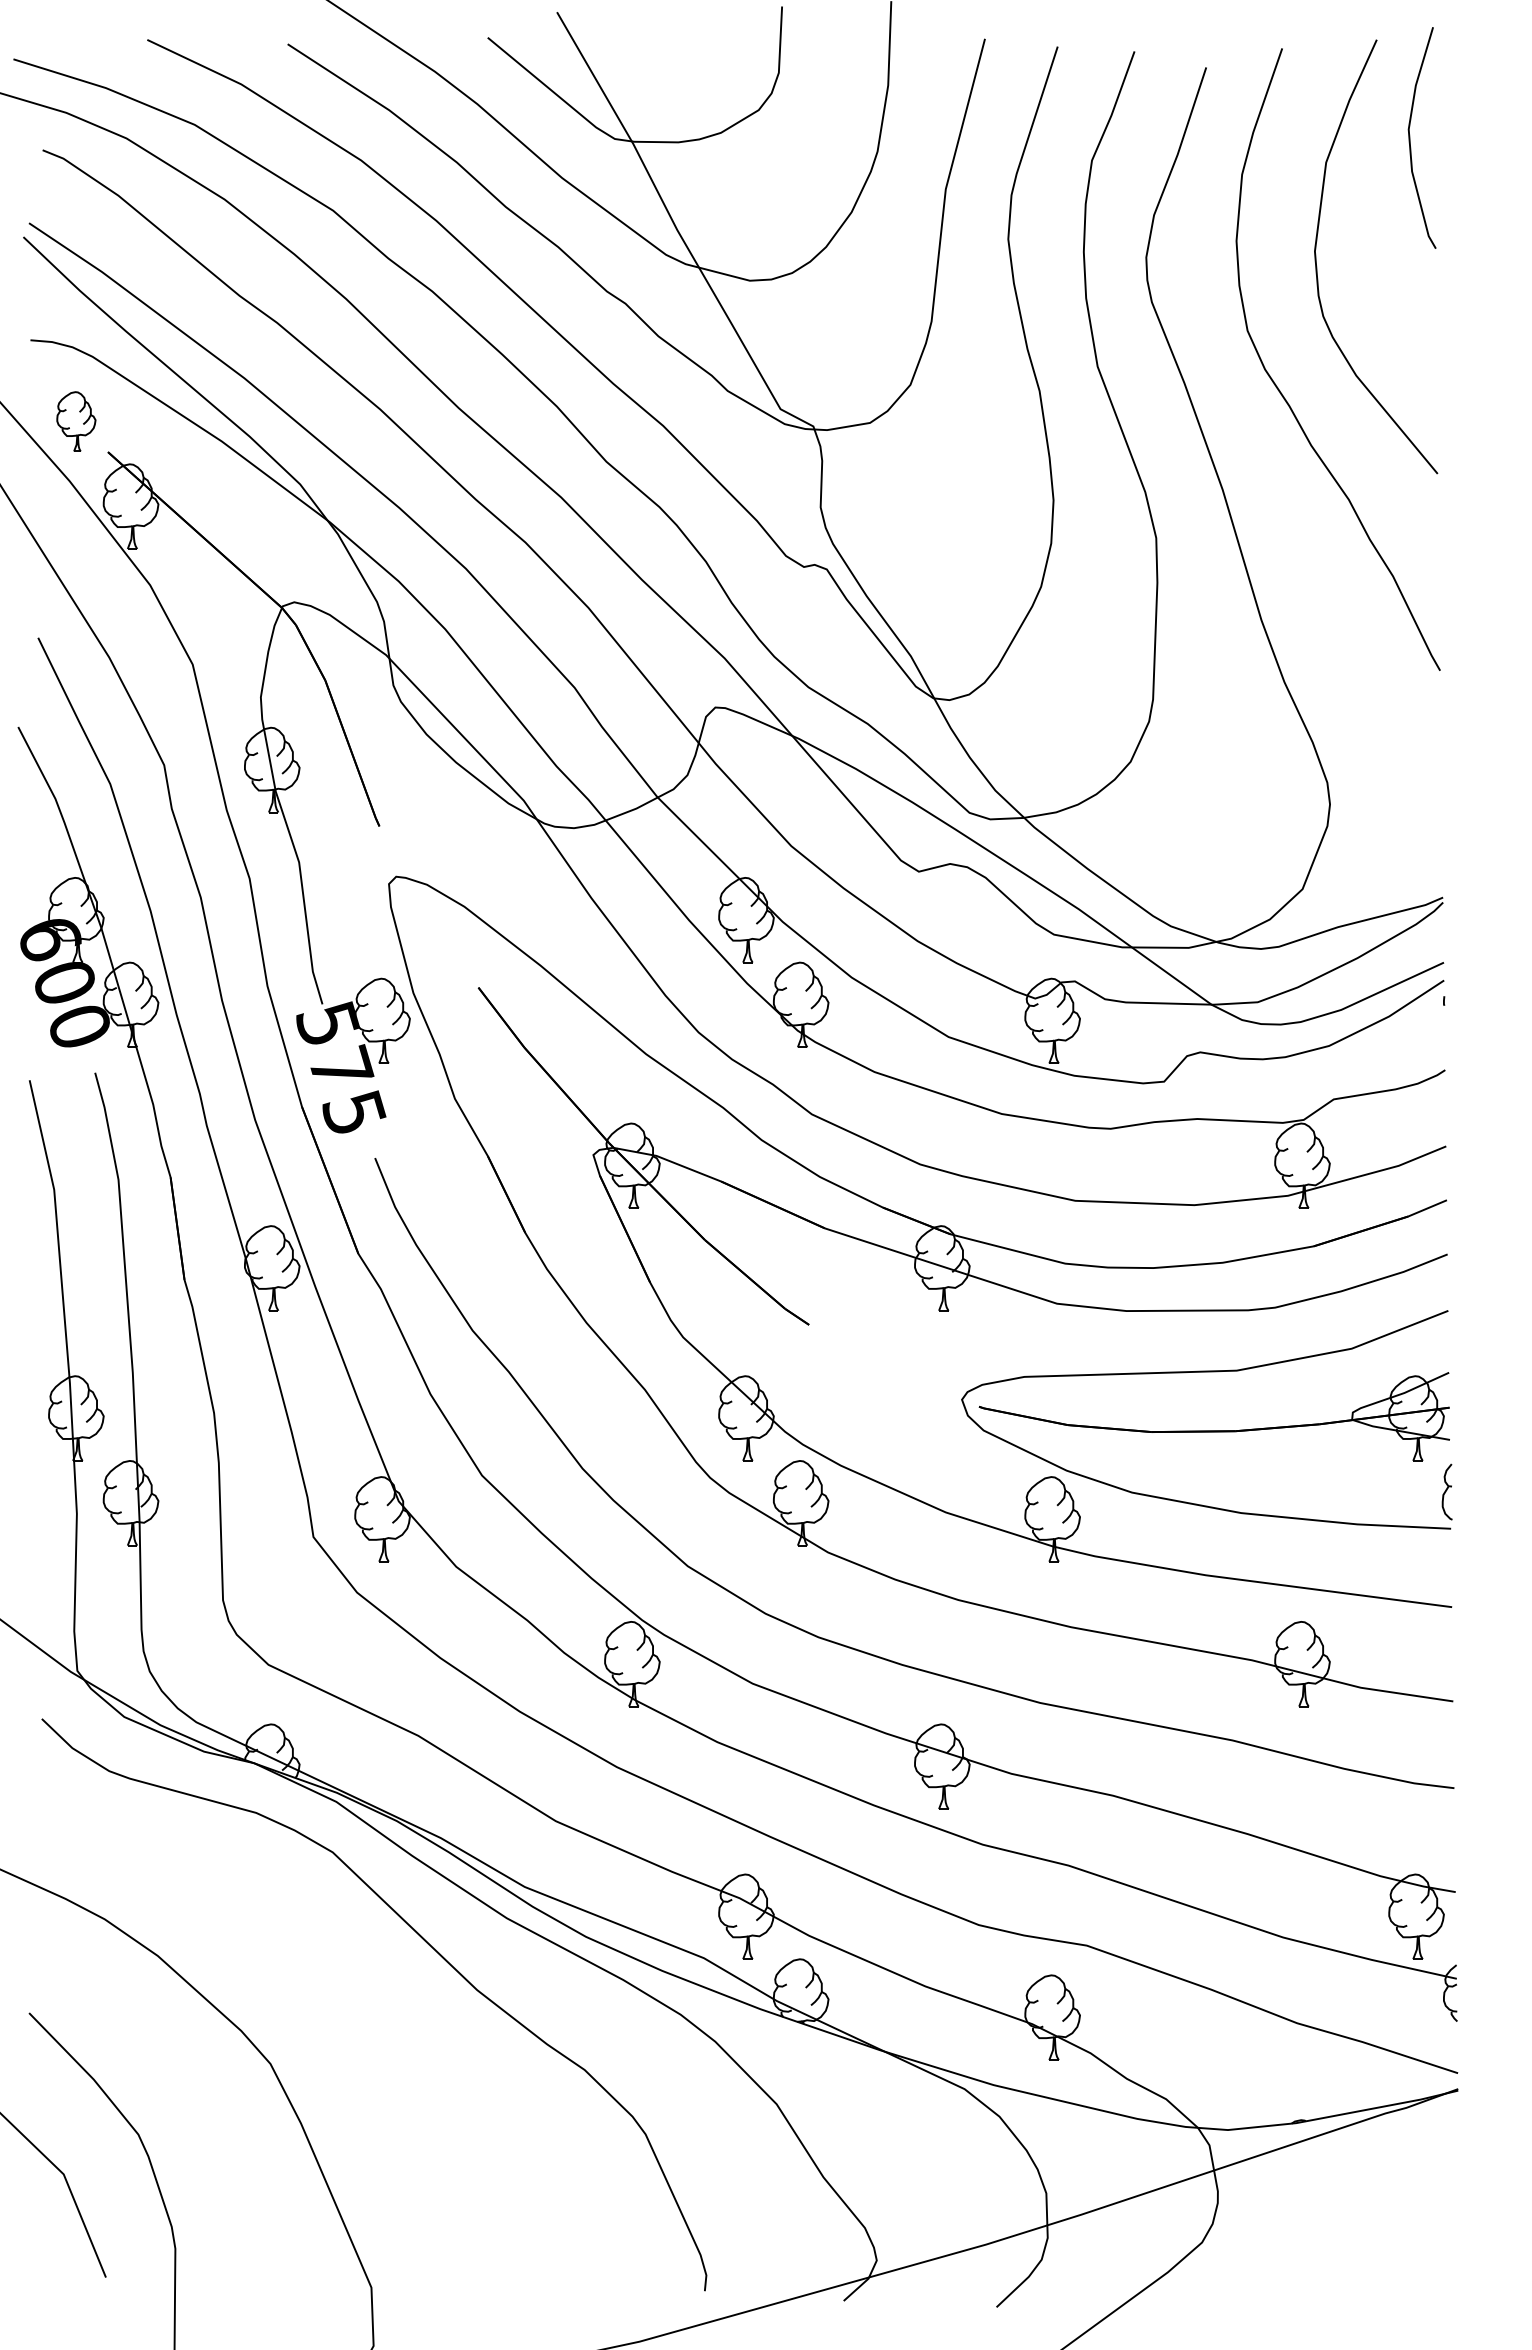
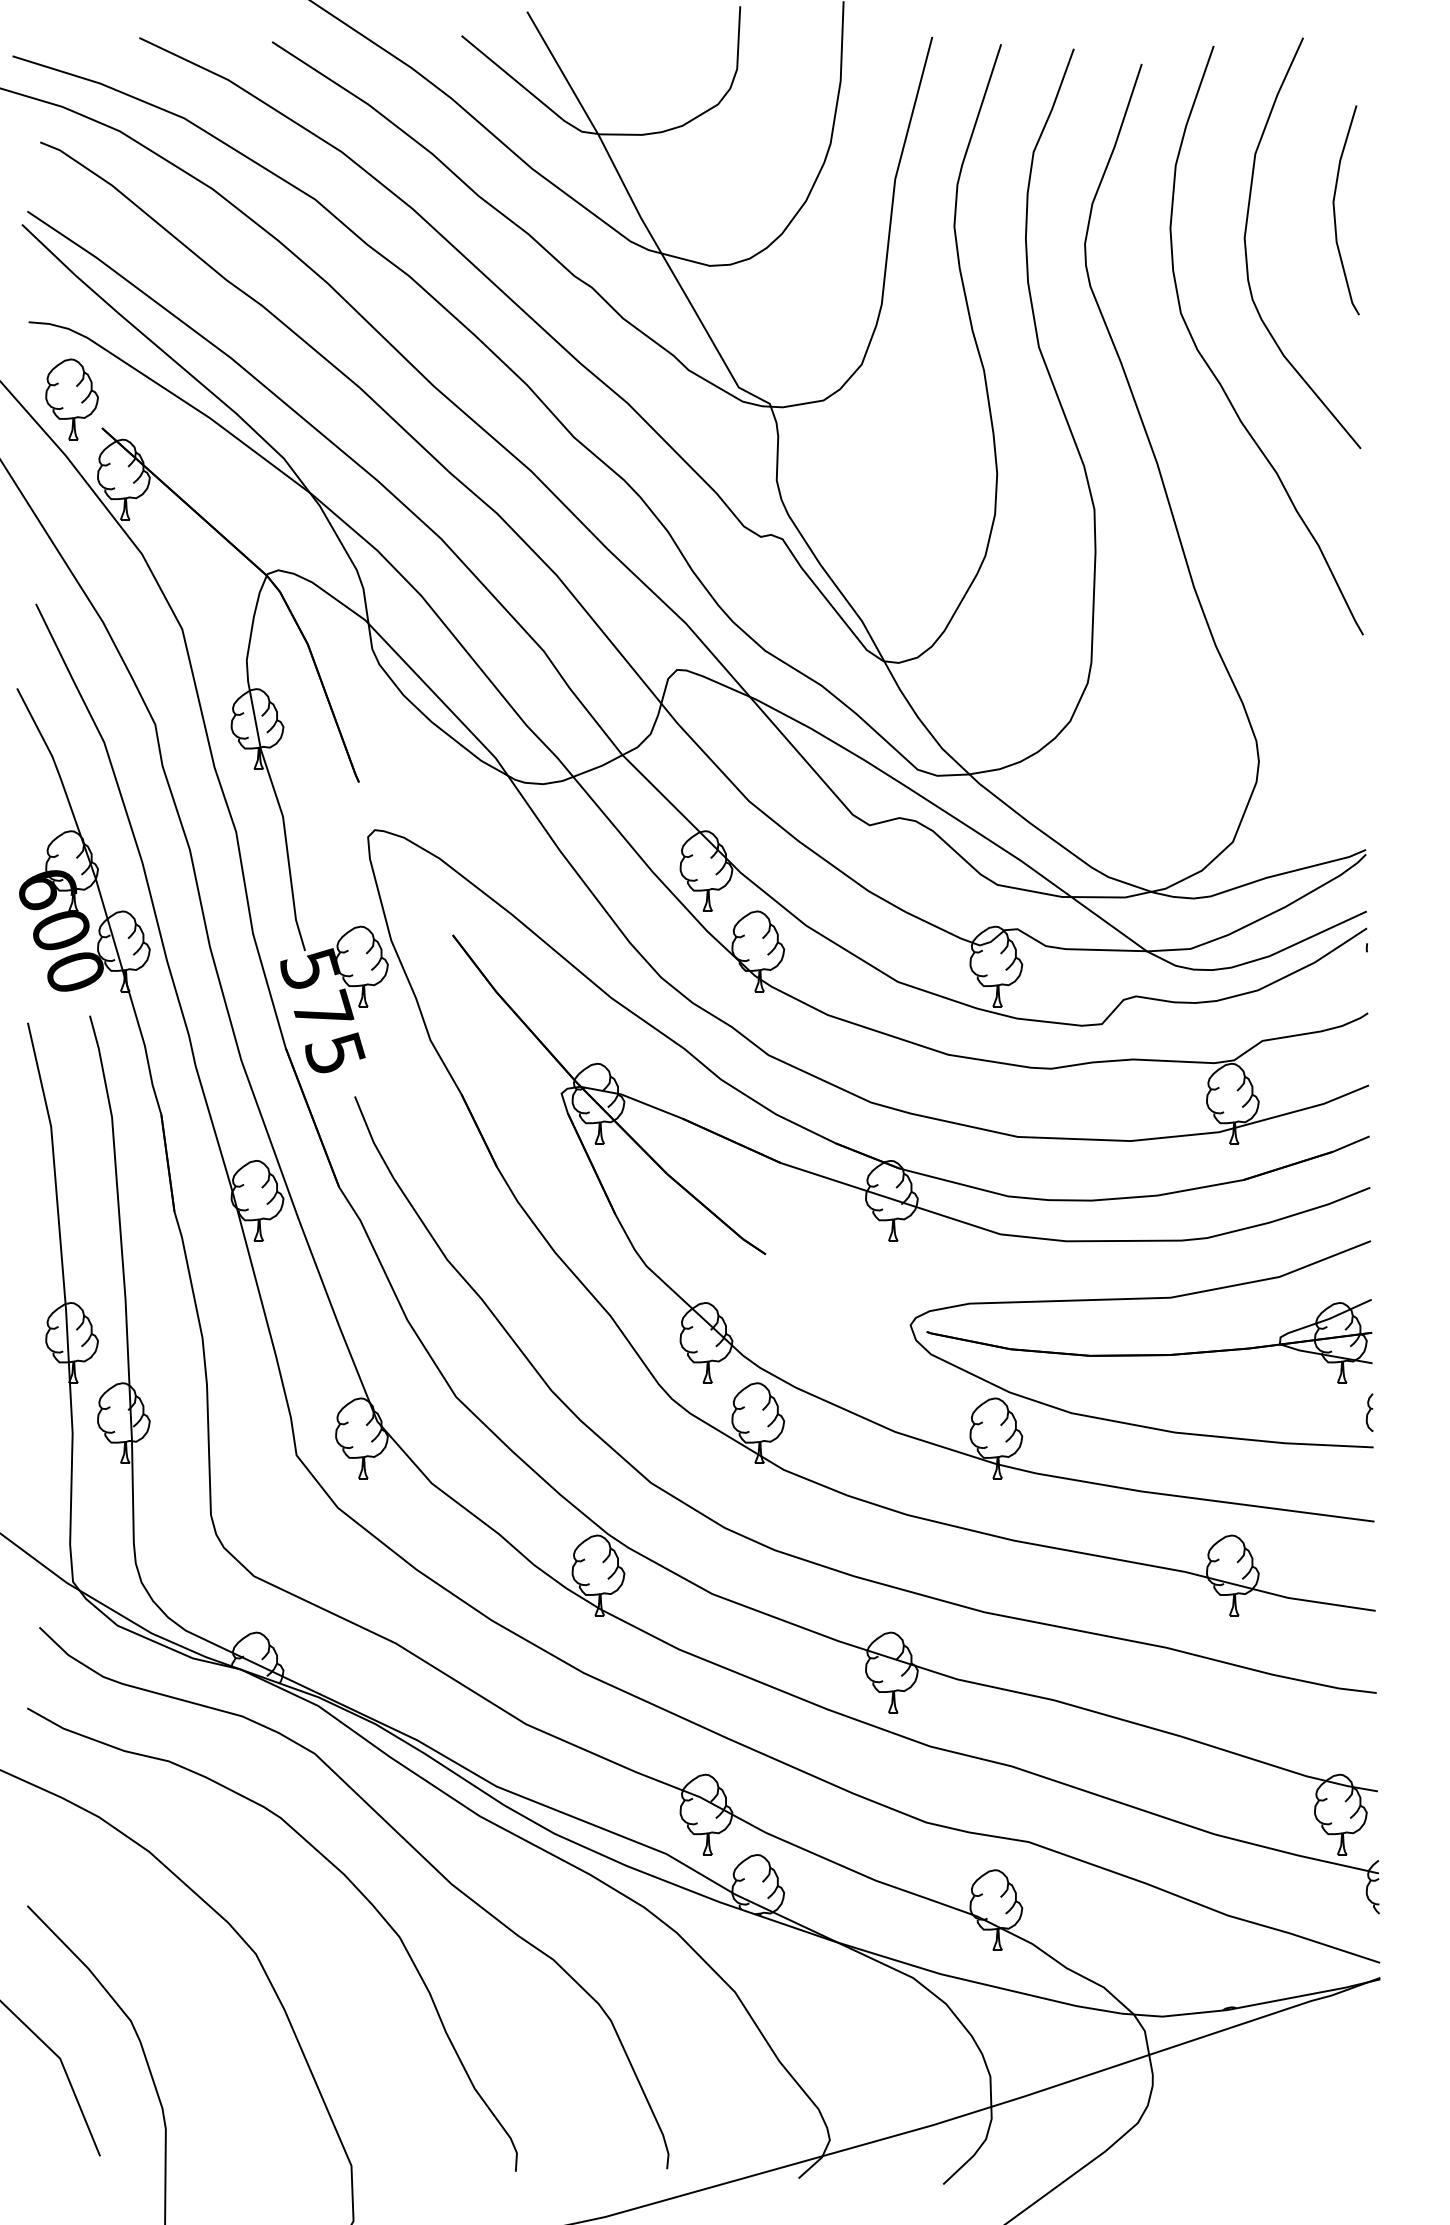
curve: (1410, 137) -> (1335, 209), moved
part: (76, 421) -> (72, 399), size x1.43
part: (1446, 1491) -> (1369, 1412), size x0.71
curve: (353, 1972) -> (334, 1867), added

